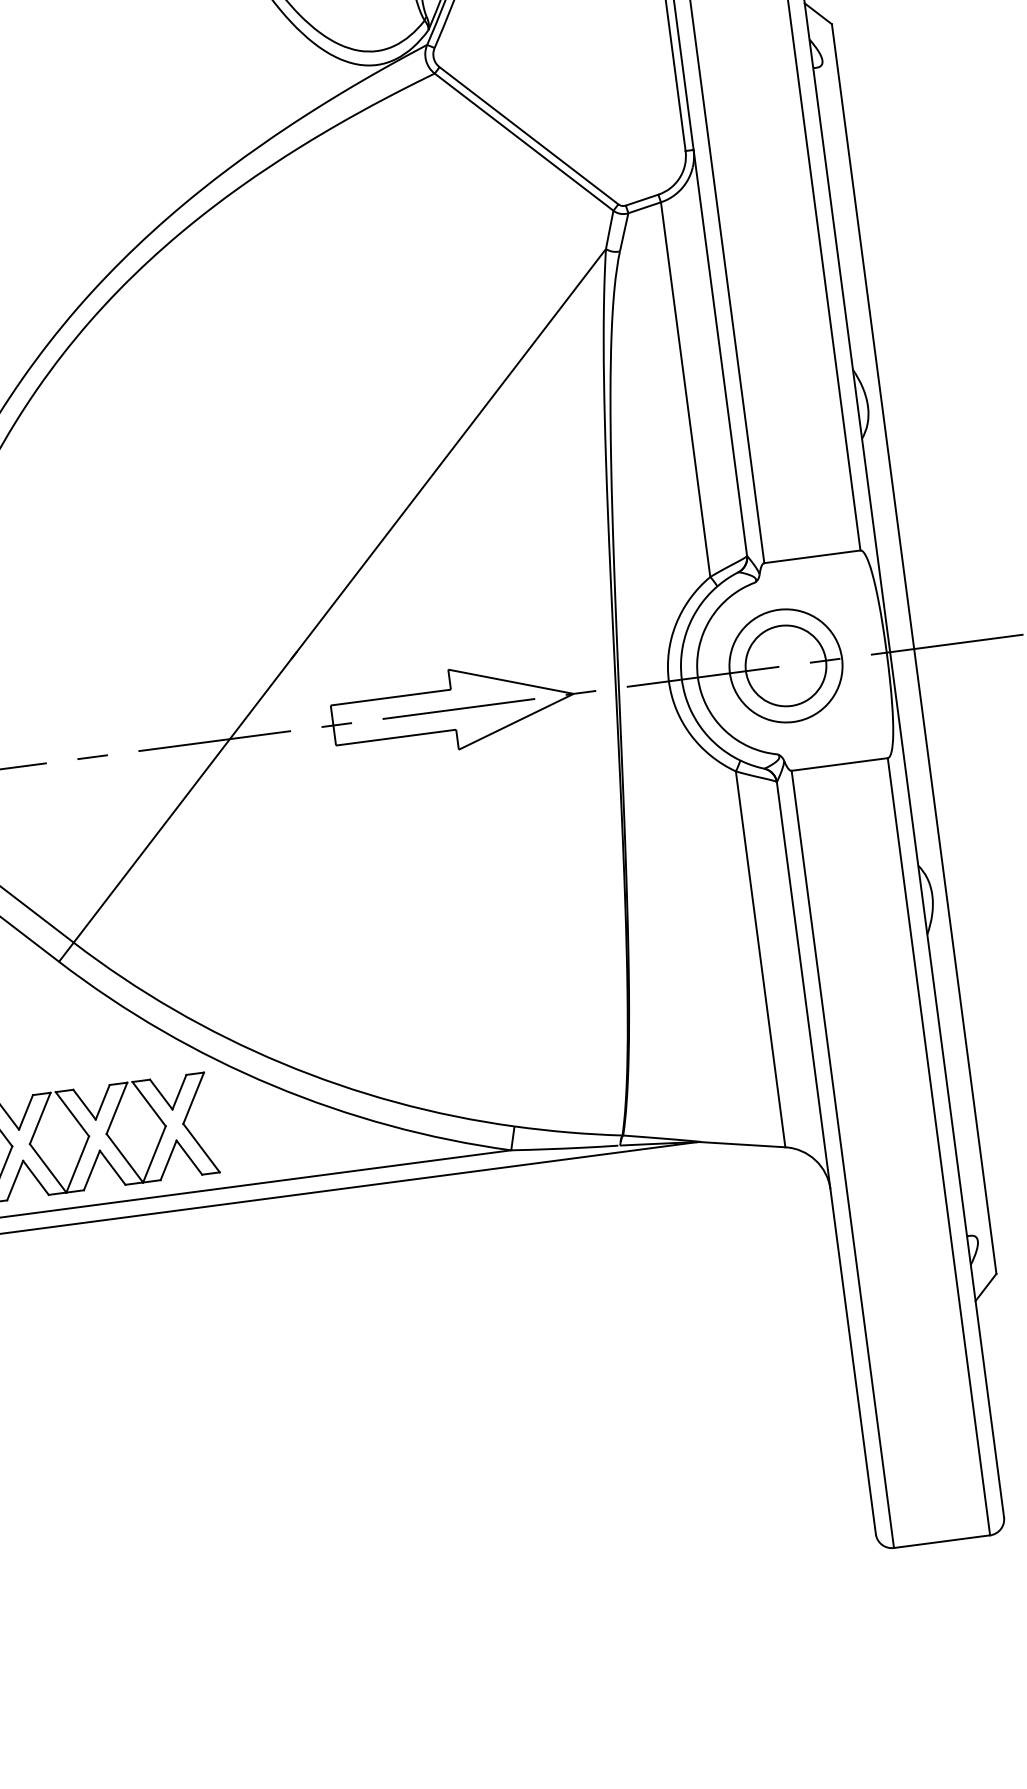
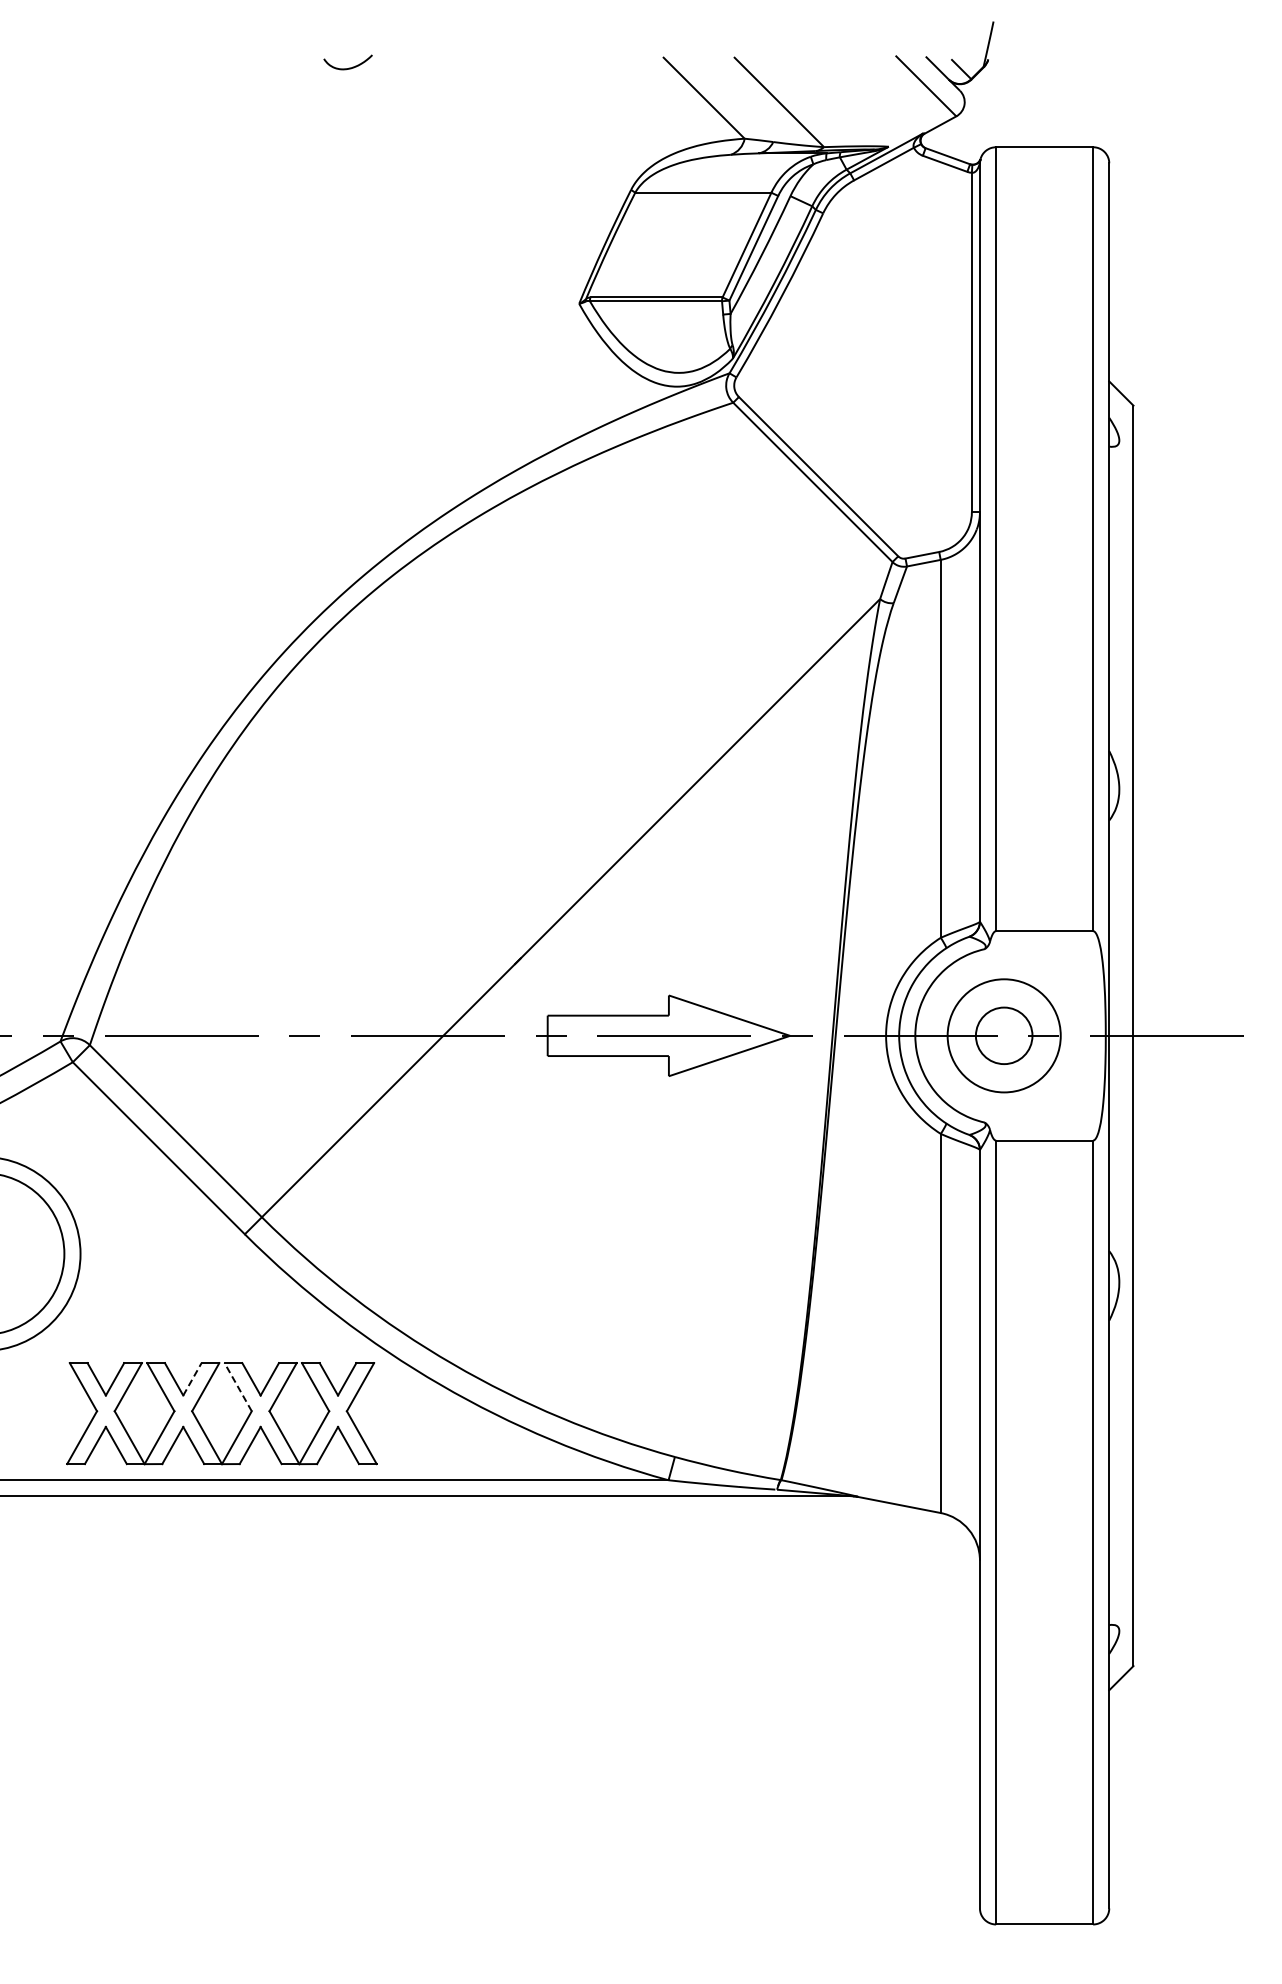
circle: (785, 665) -> (1003, 1035), size x0.7
line: (26, 1112) -> (192, 1379), solid -> dashed
line: (72, 1114) -> (238, 1387), solid -> dashed

